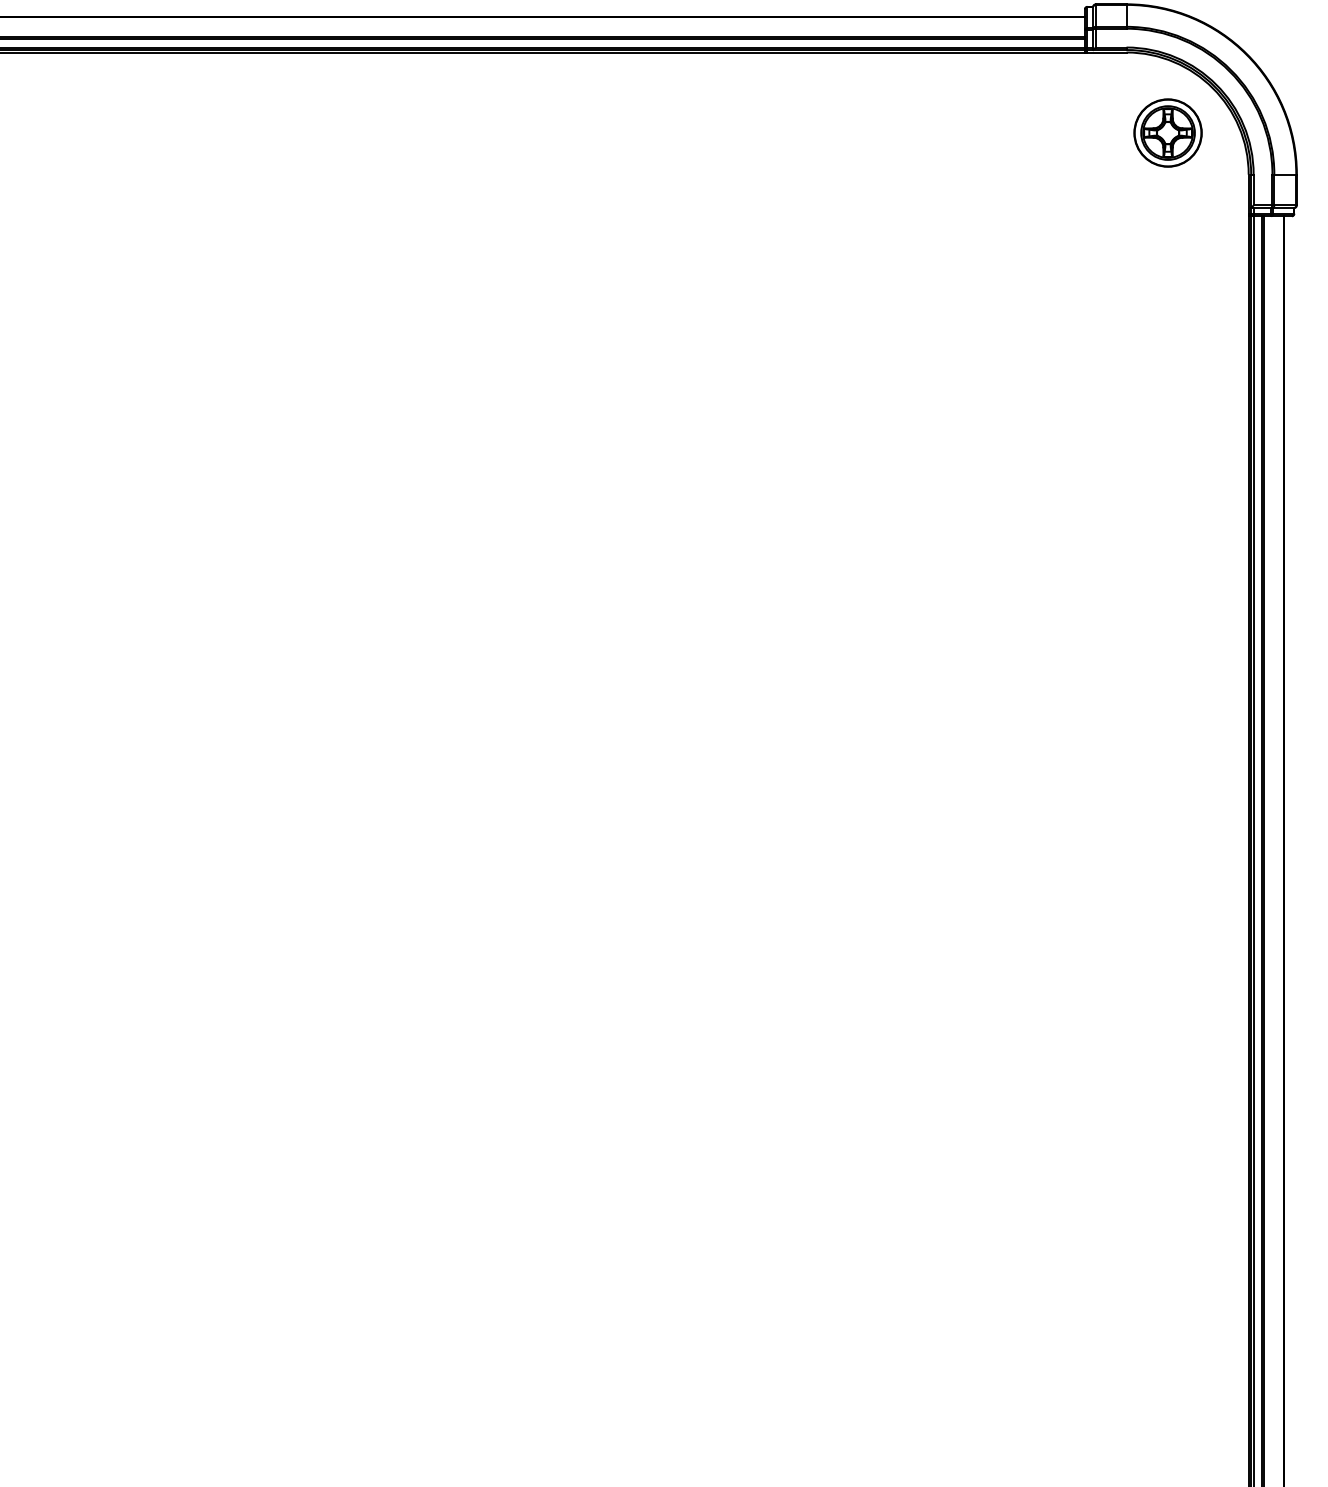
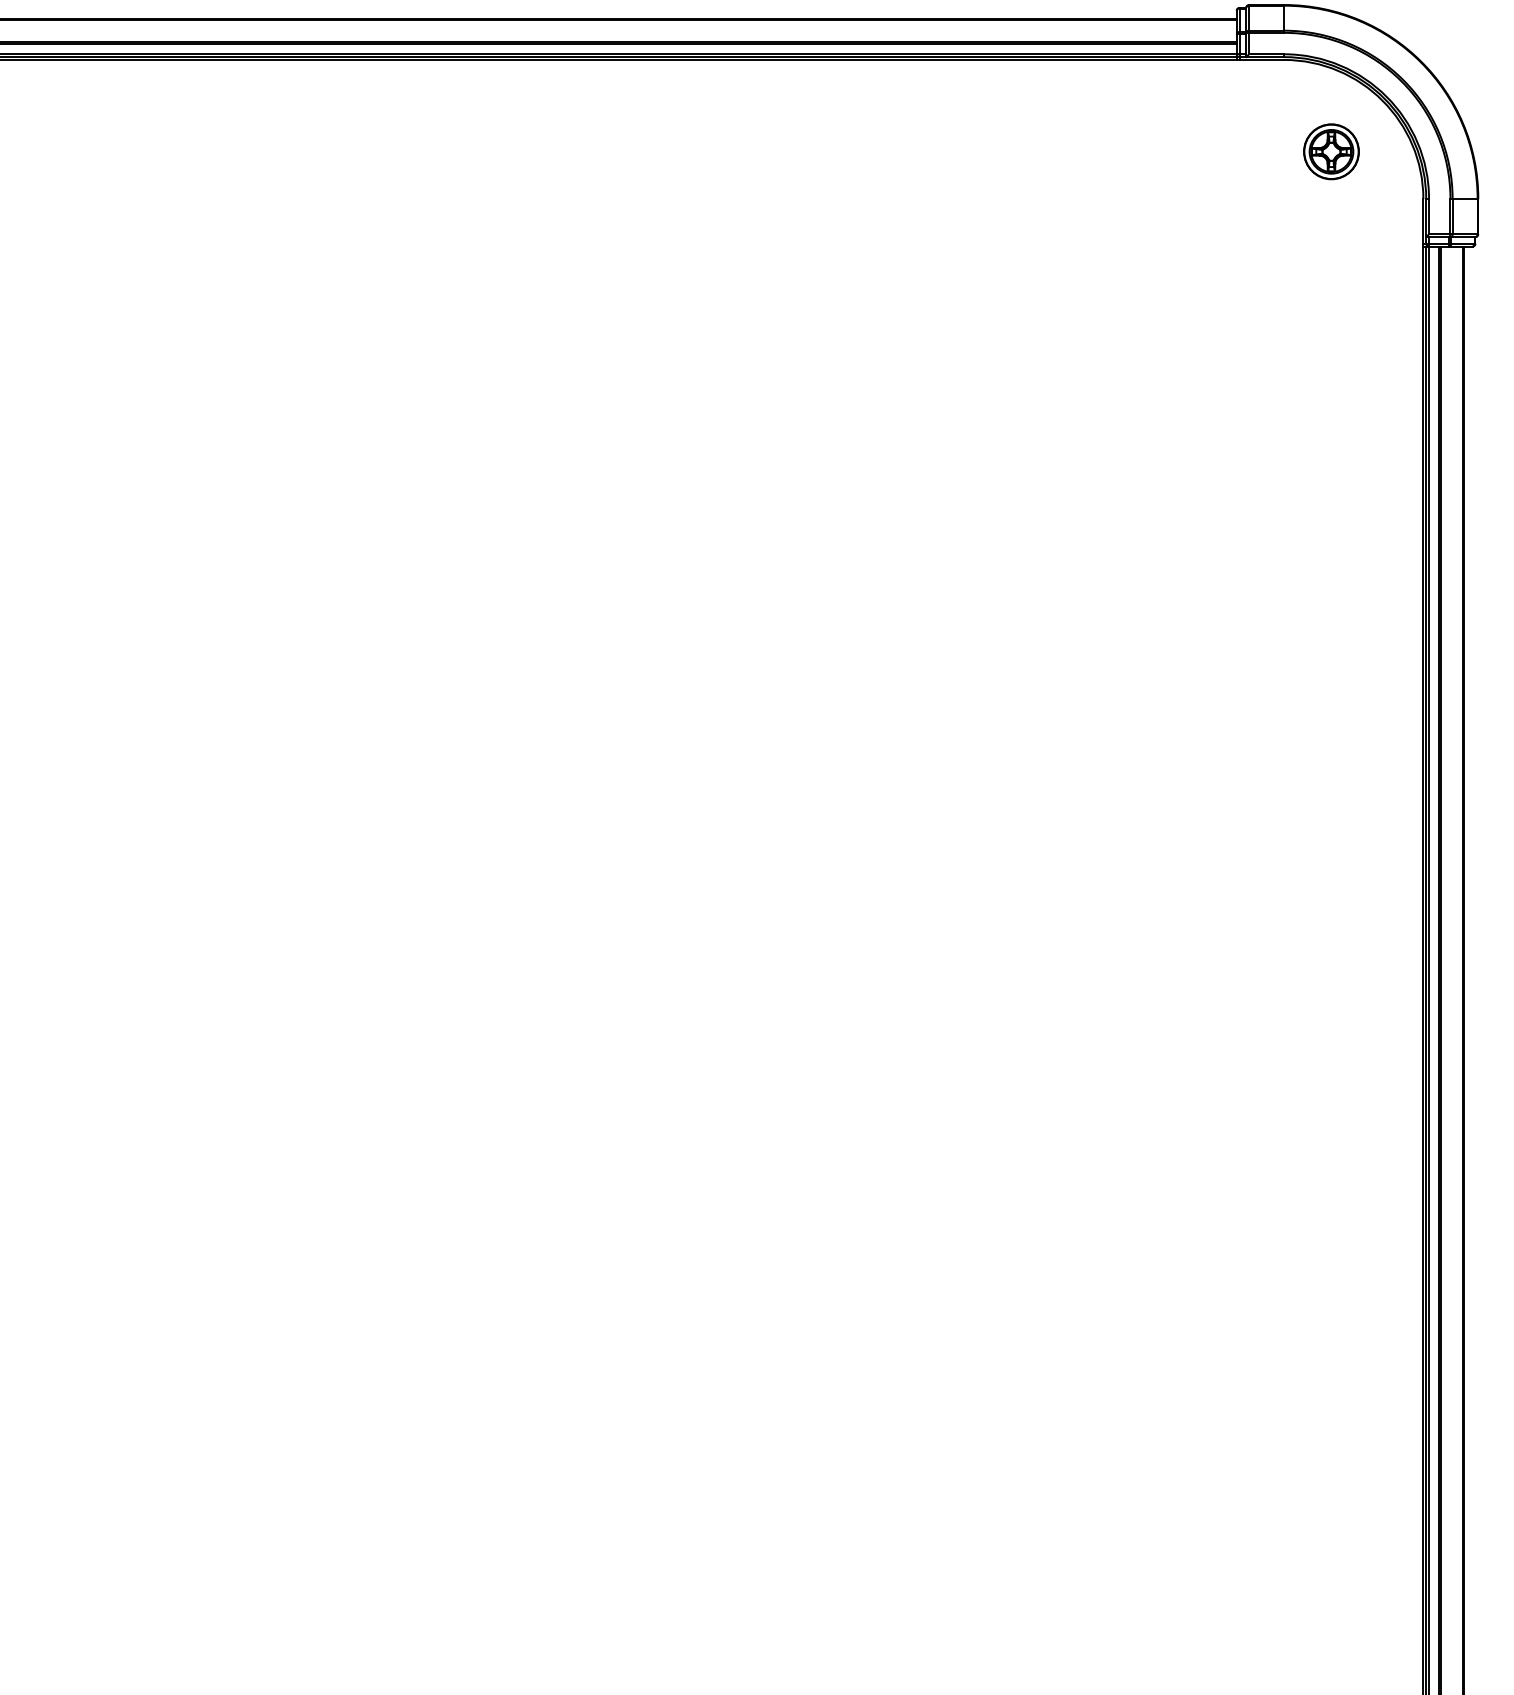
part: (1168, 132) -> (1331, 151), size x0.71

